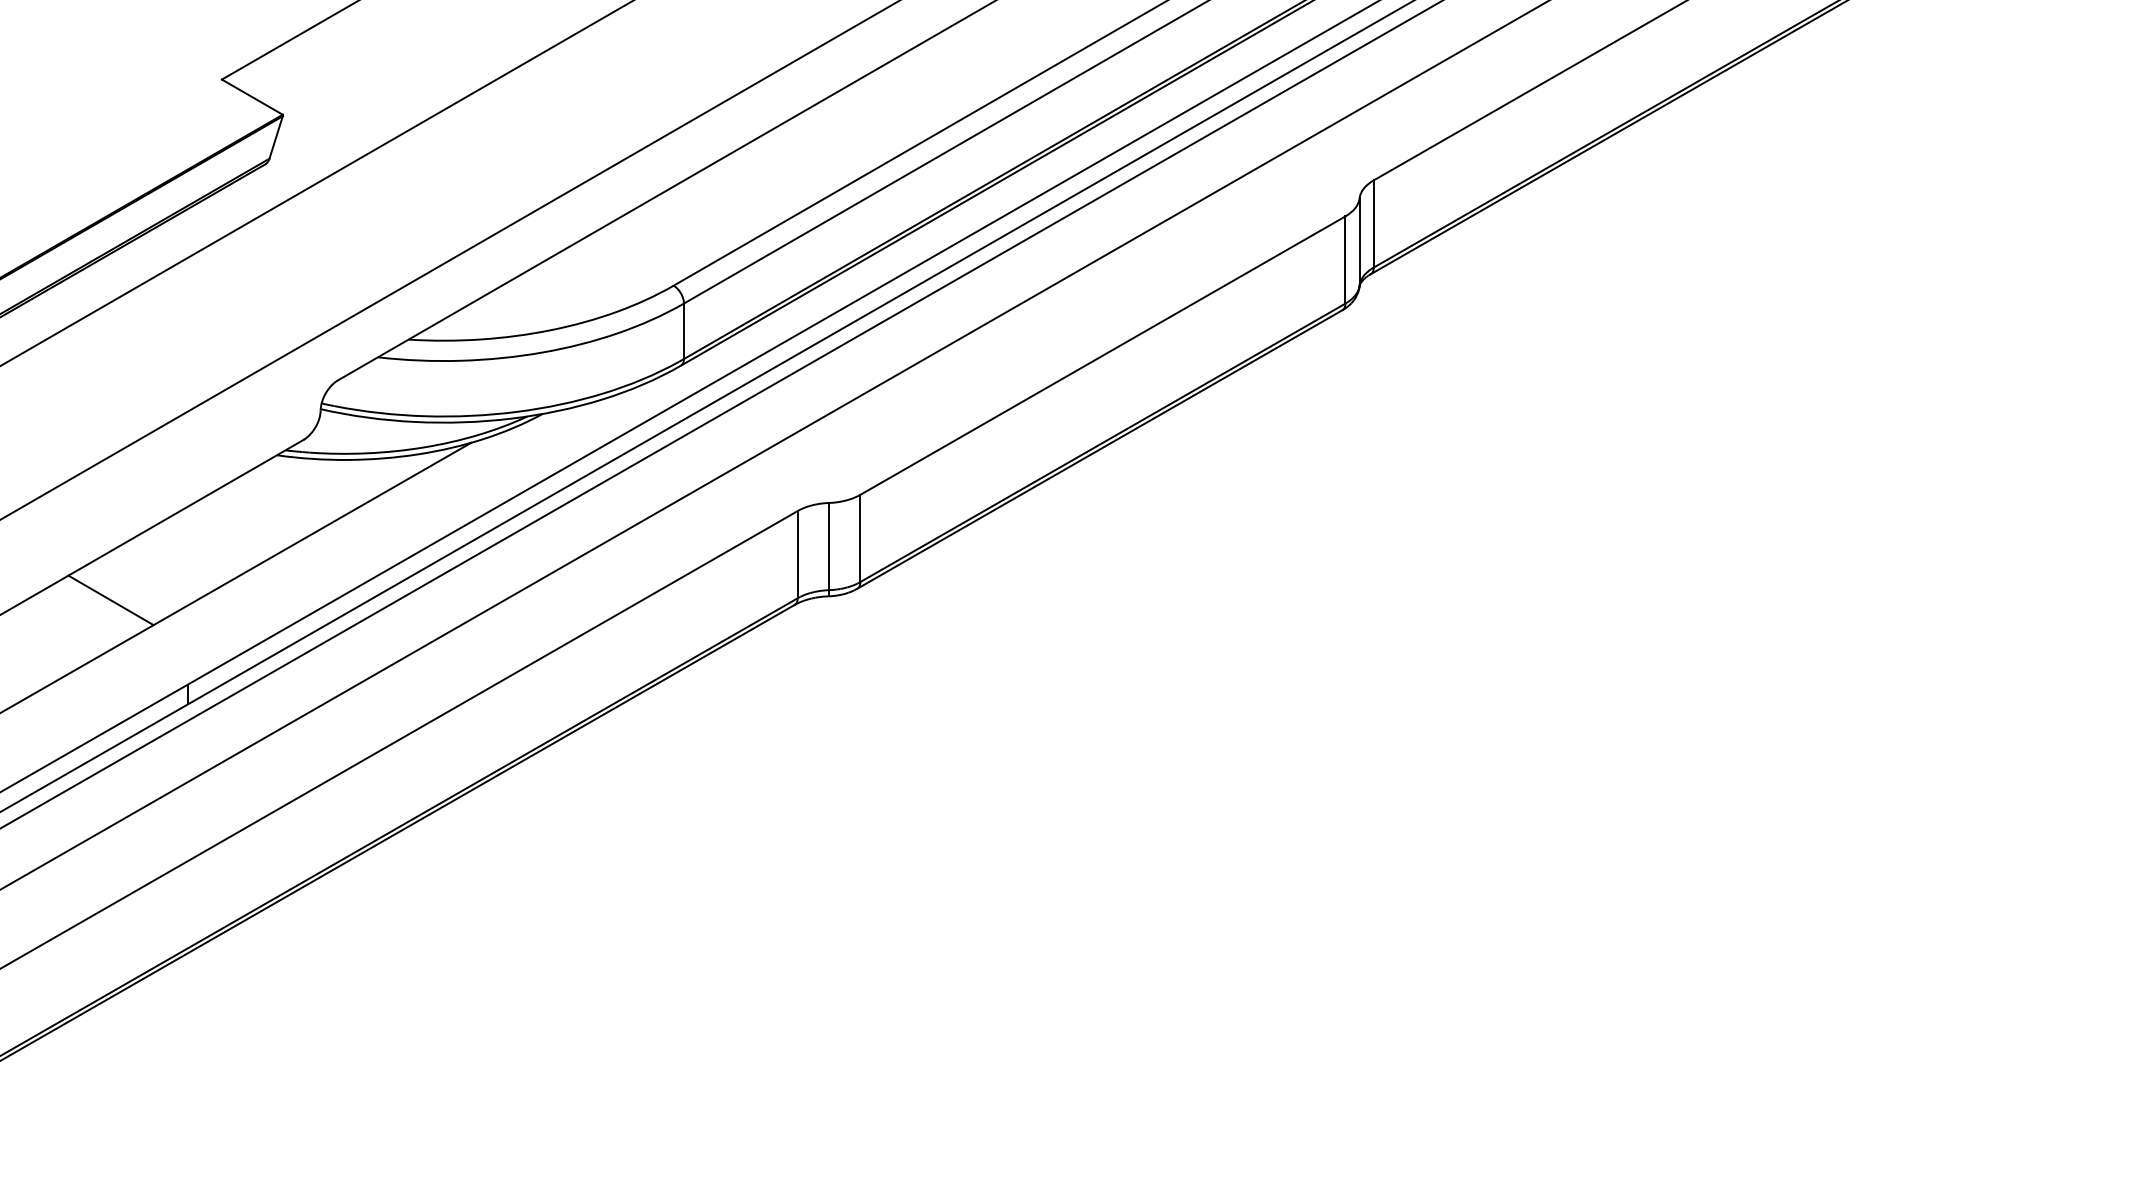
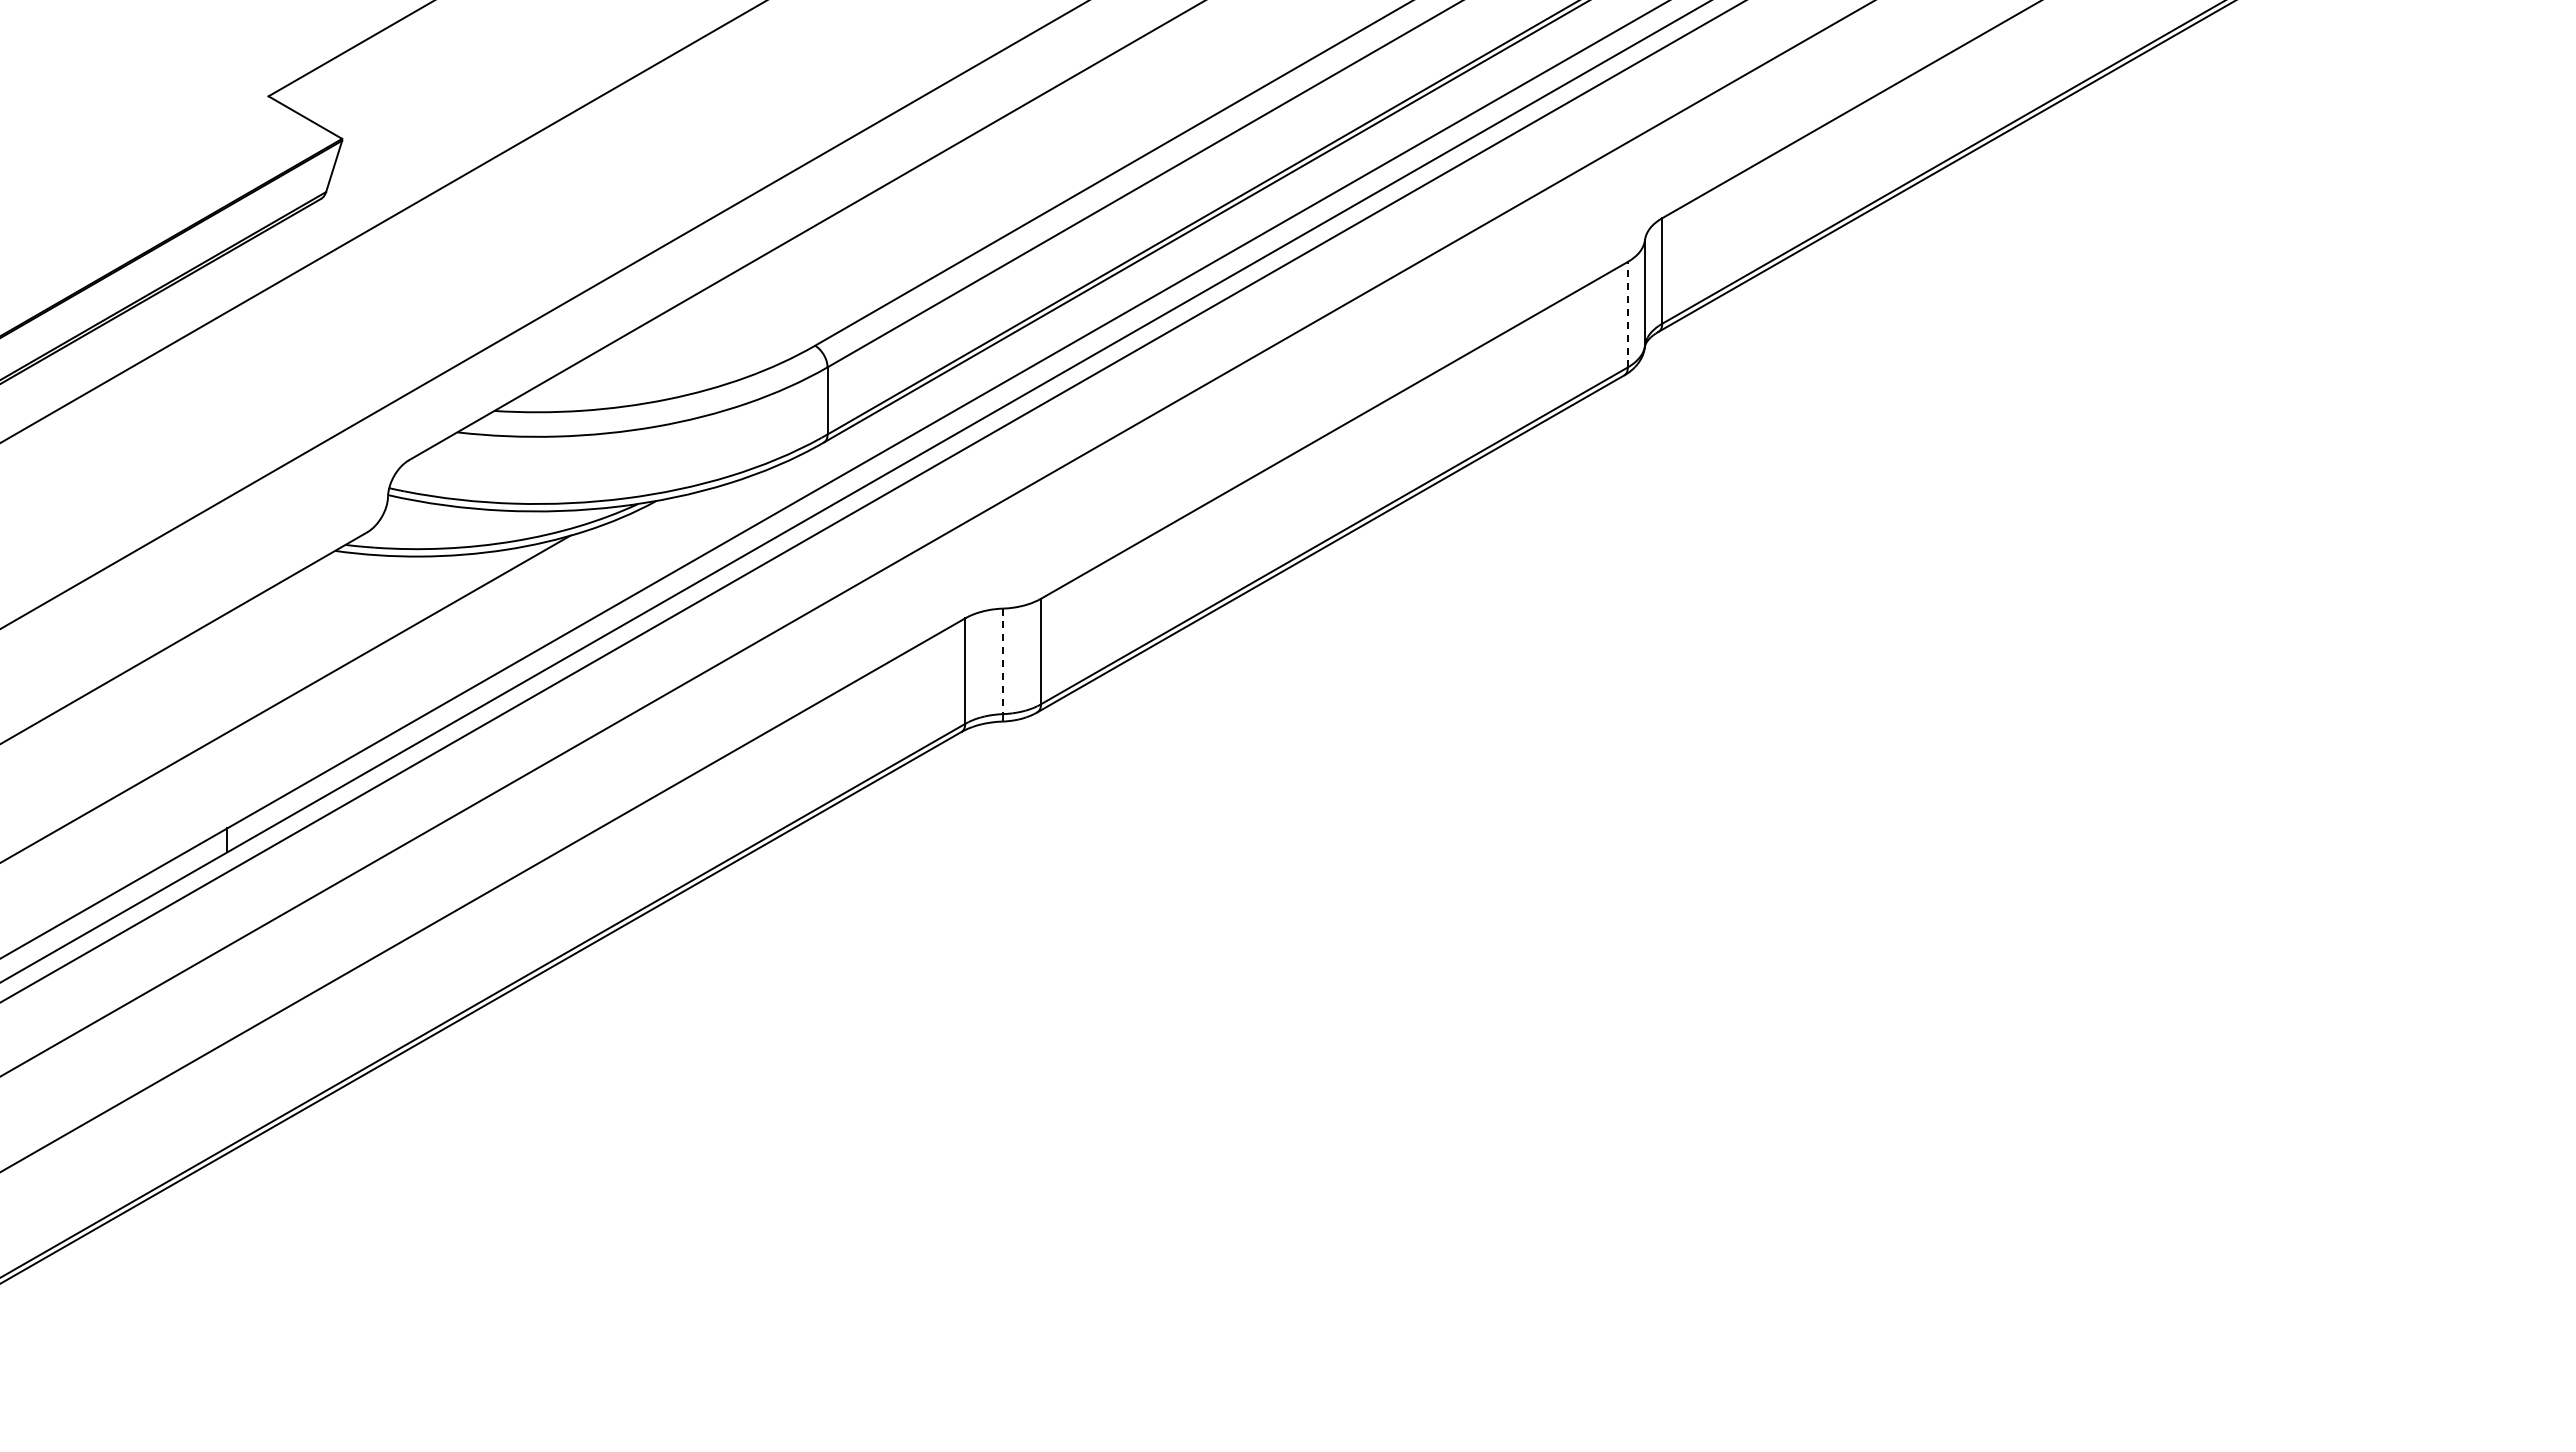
line: (1345, 259) -> (1627, 314), solid -> dashed
line: (829, 546) -> (1003, 661), solid -> dashed
line: (110, 600) -> (133, 726), removed

